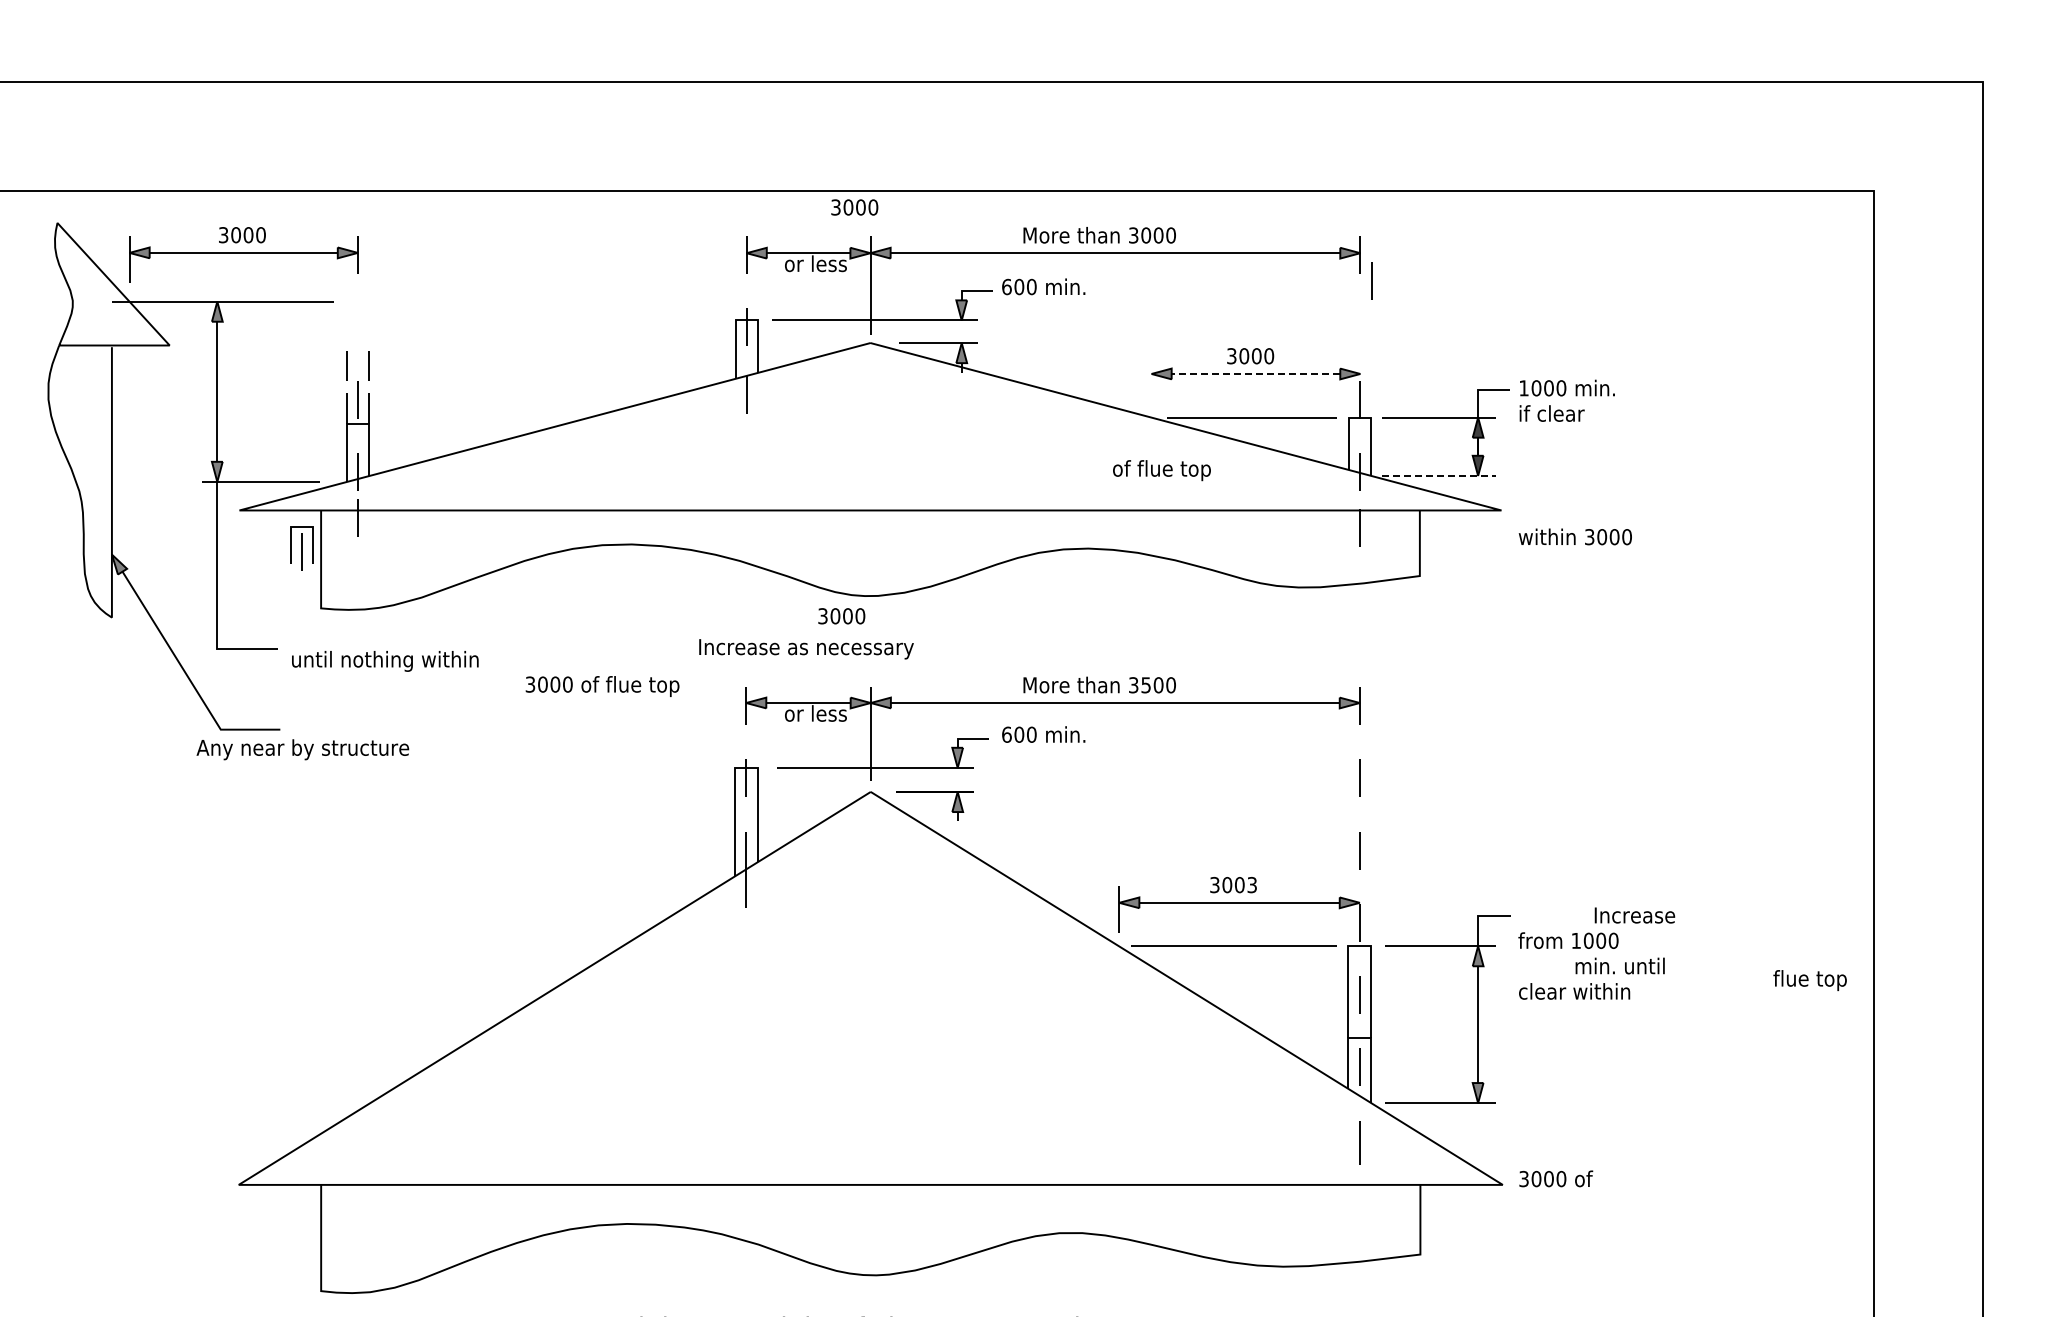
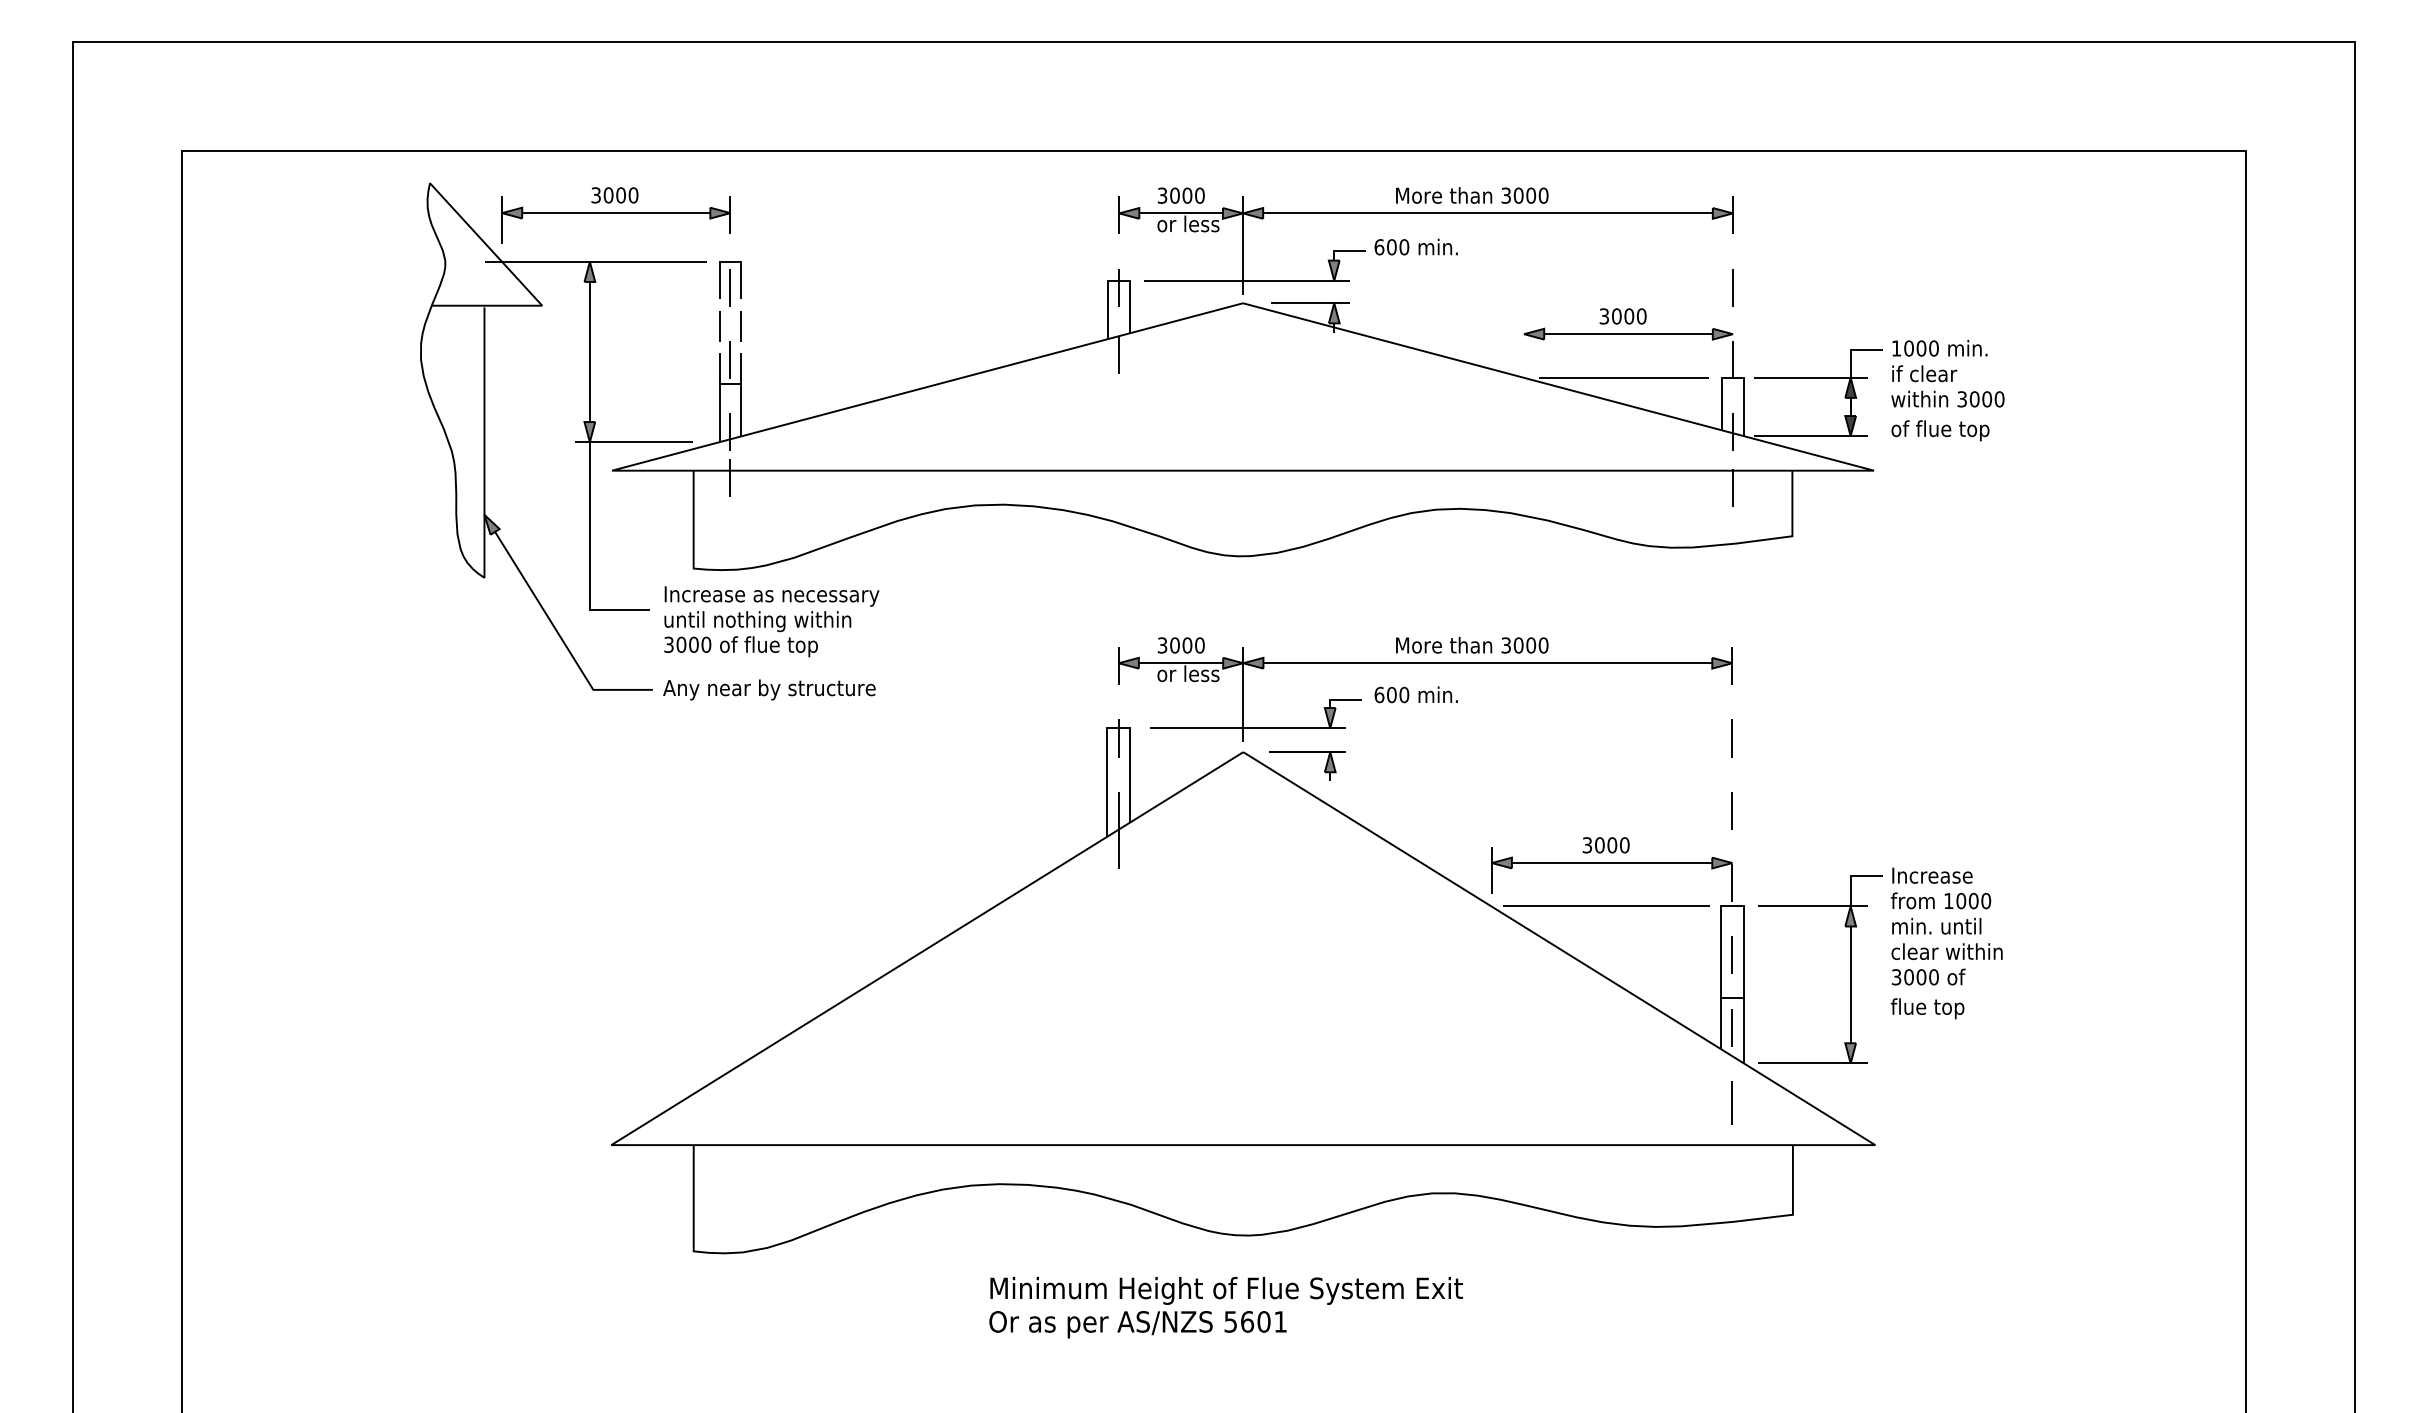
text: (853, 207) -> (1180, 195), moved
line: (1371, 281) -> (1732, 287), moved
line: (1255, 374) -> (1628, 334), dashed -> solid
text: (1161, 470) -> (1940, 430), moved
line: (1438, 476) -> (1811, 436), dashed -> solid
text: (1574, 536) -> (1947, 398), moved
part: (301, 548) -> (730, 283), moved
text: (840, 616) -> (1180, 645), moved
text: (805, 649) -> (771, 596), moved
text: (1145, 685) -> (1518, 645), 3500 -> 3000
text: (601, 686) -> (740, 646), moved
text: (302, 749) -> (769, 689), moved
text: (1251, 885) -> (1624, 845), 3003 -> 3000
text: (1634, 915) -> (1932, 875), moved
text: (1619, 965) -> (1936, 925), moved
text: (1809, 980) -> (1927, 1008), moved
text: (1555, 1178) -> (1928, 976), moved

